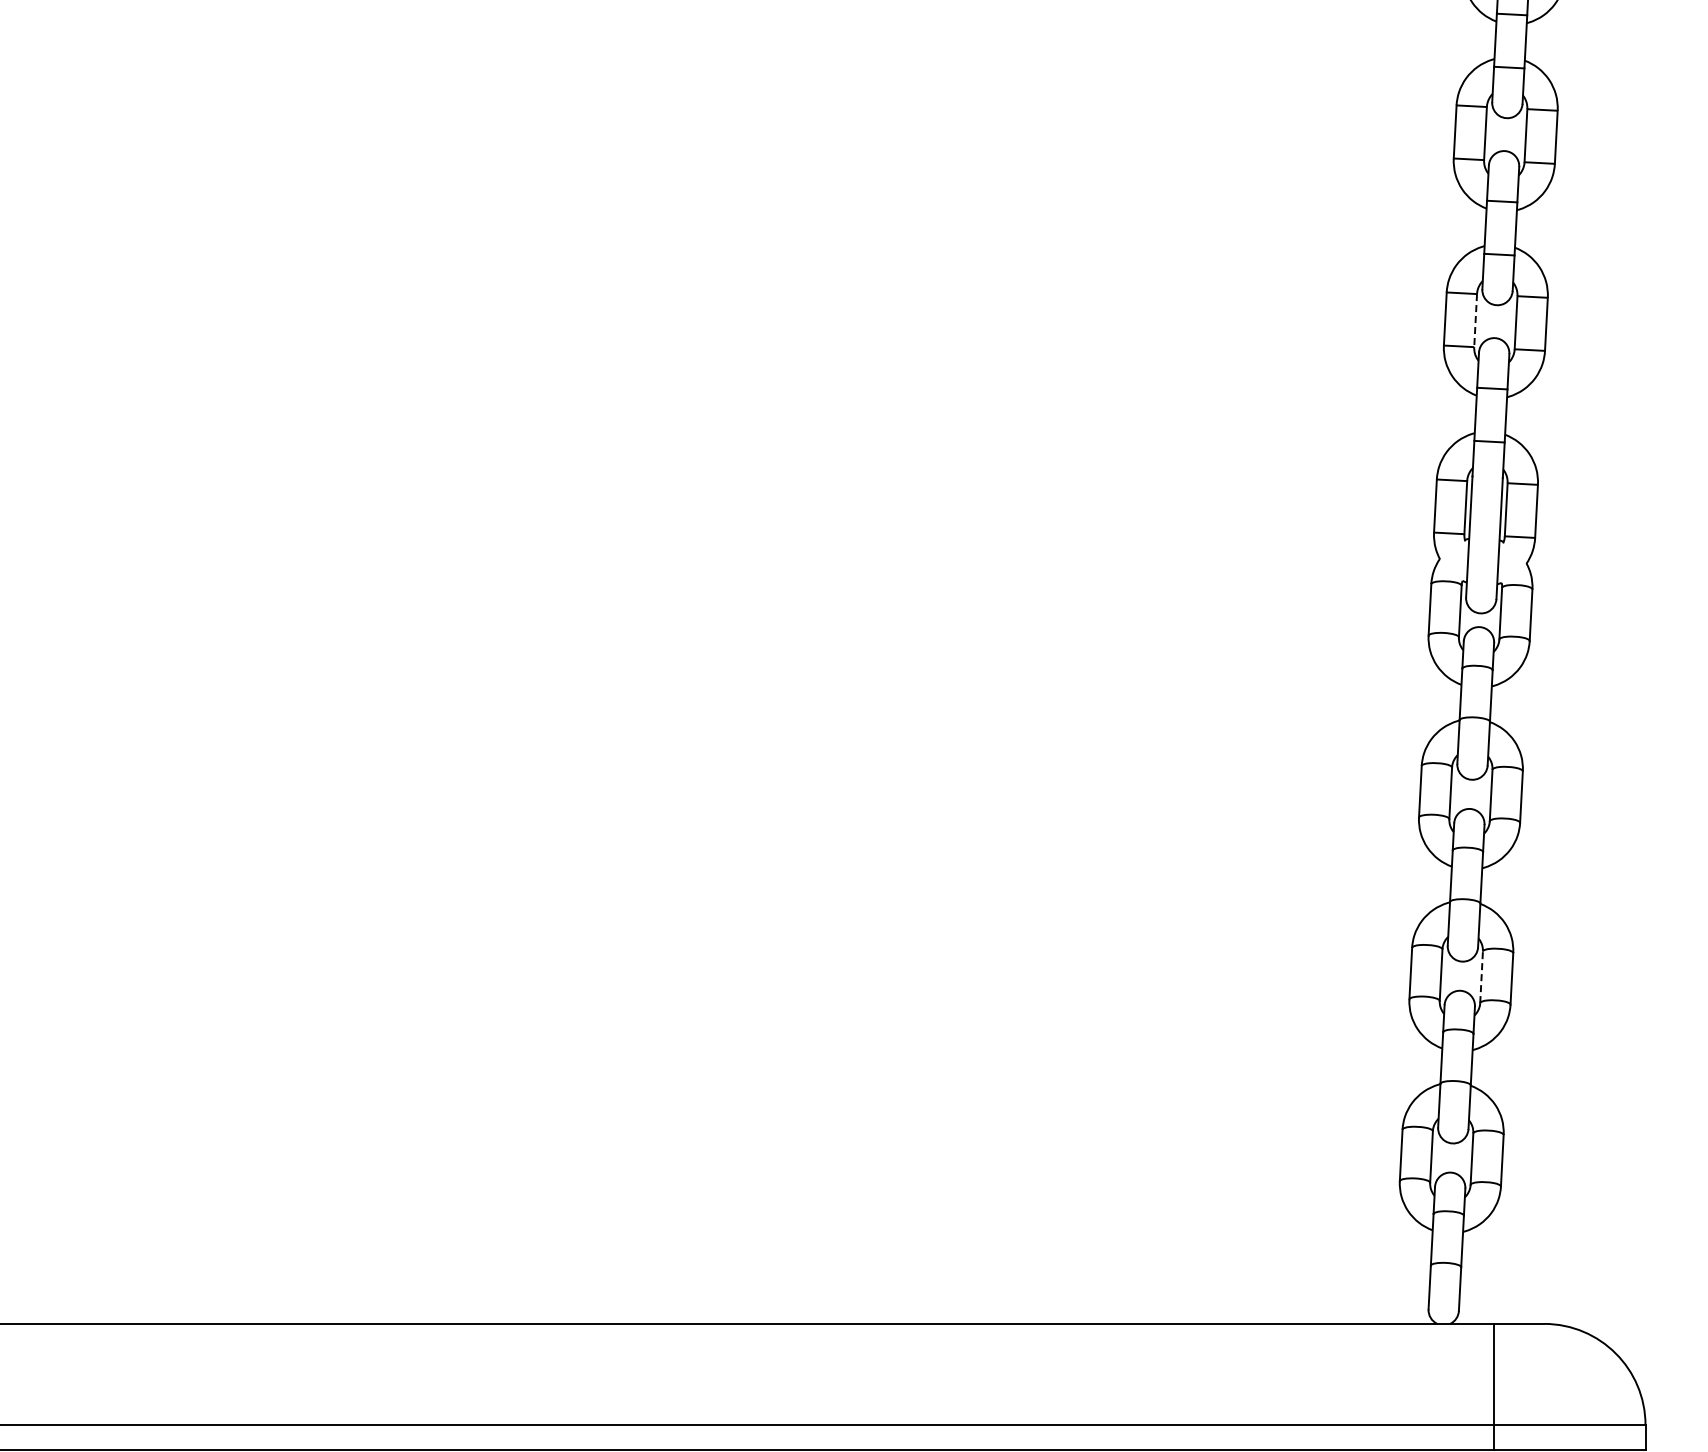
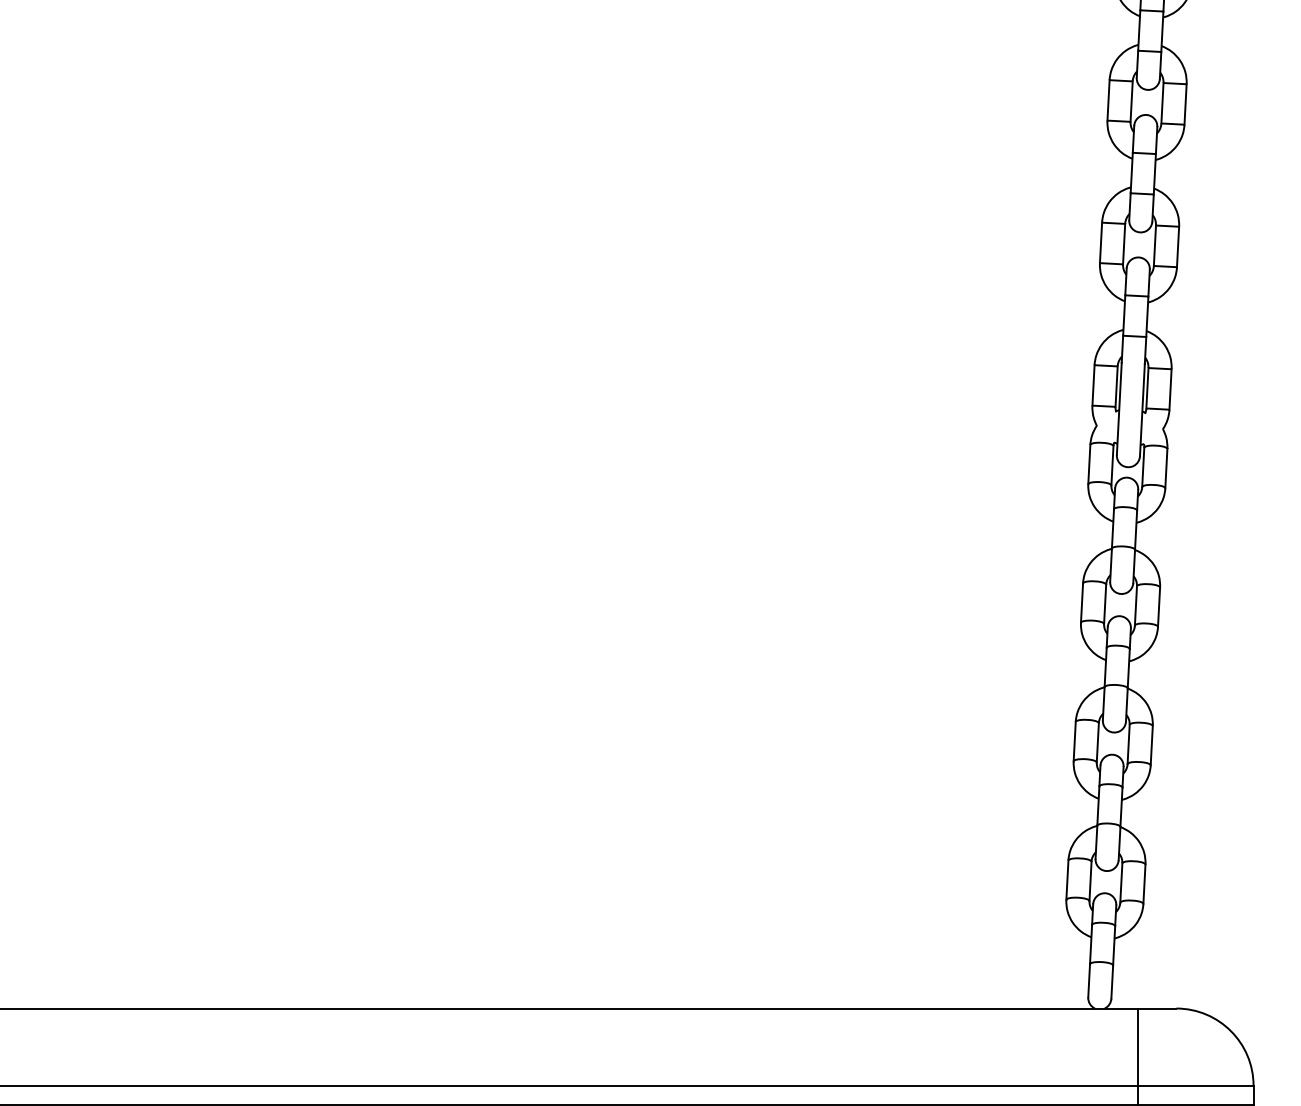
line: (1475, 320) -> (1124, 244), dashed -> solid
line: (1481, 977) -> (1128, 744), dashed -> solid

